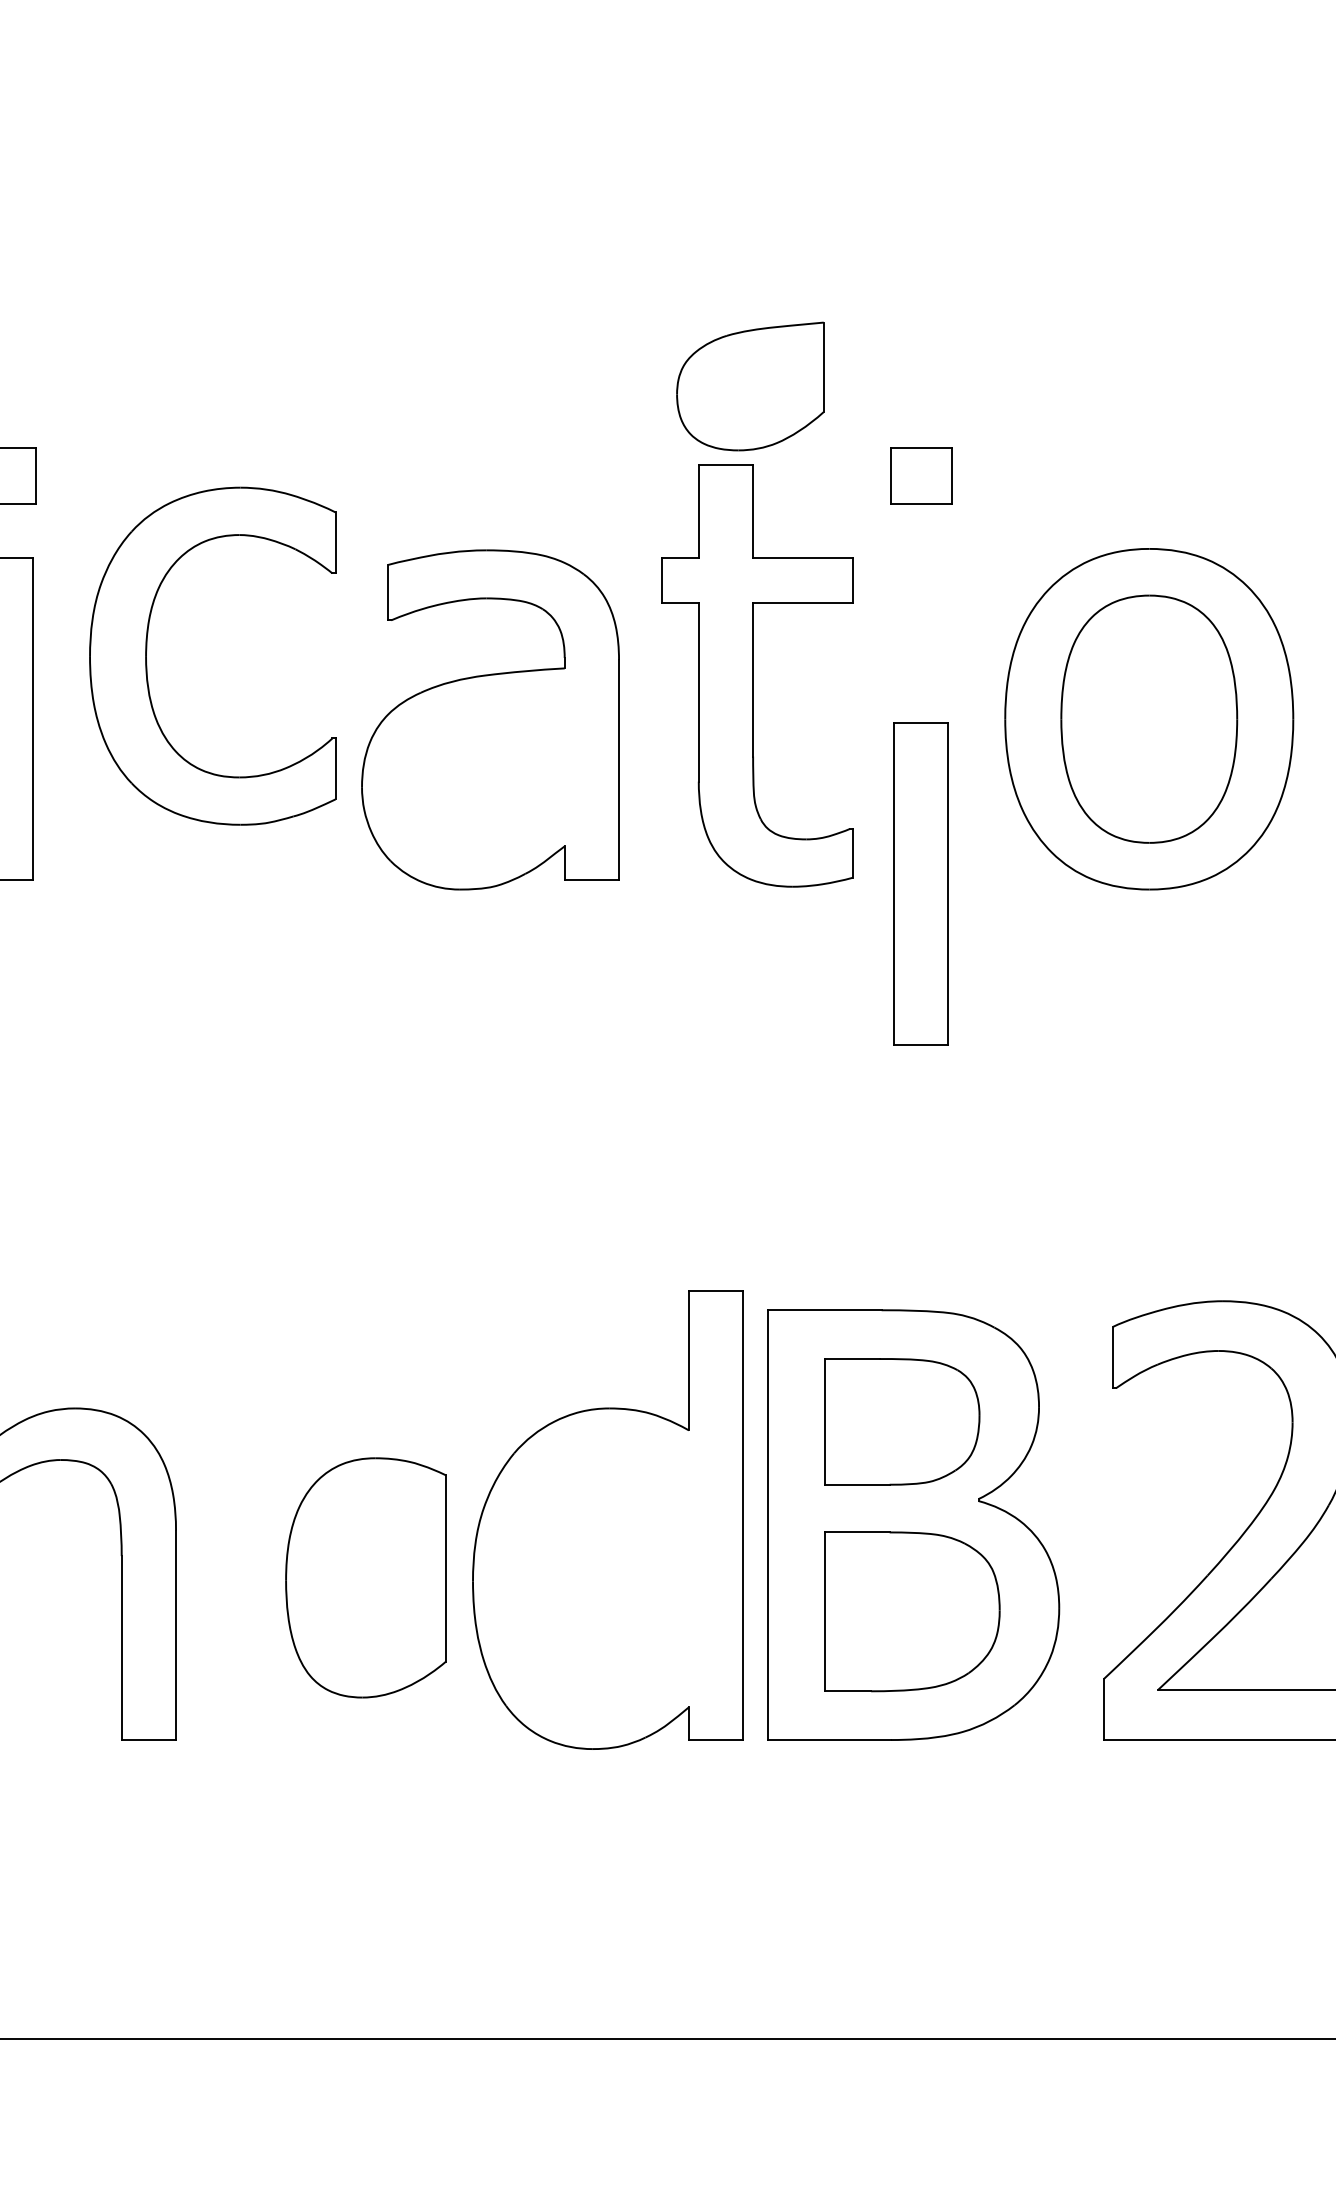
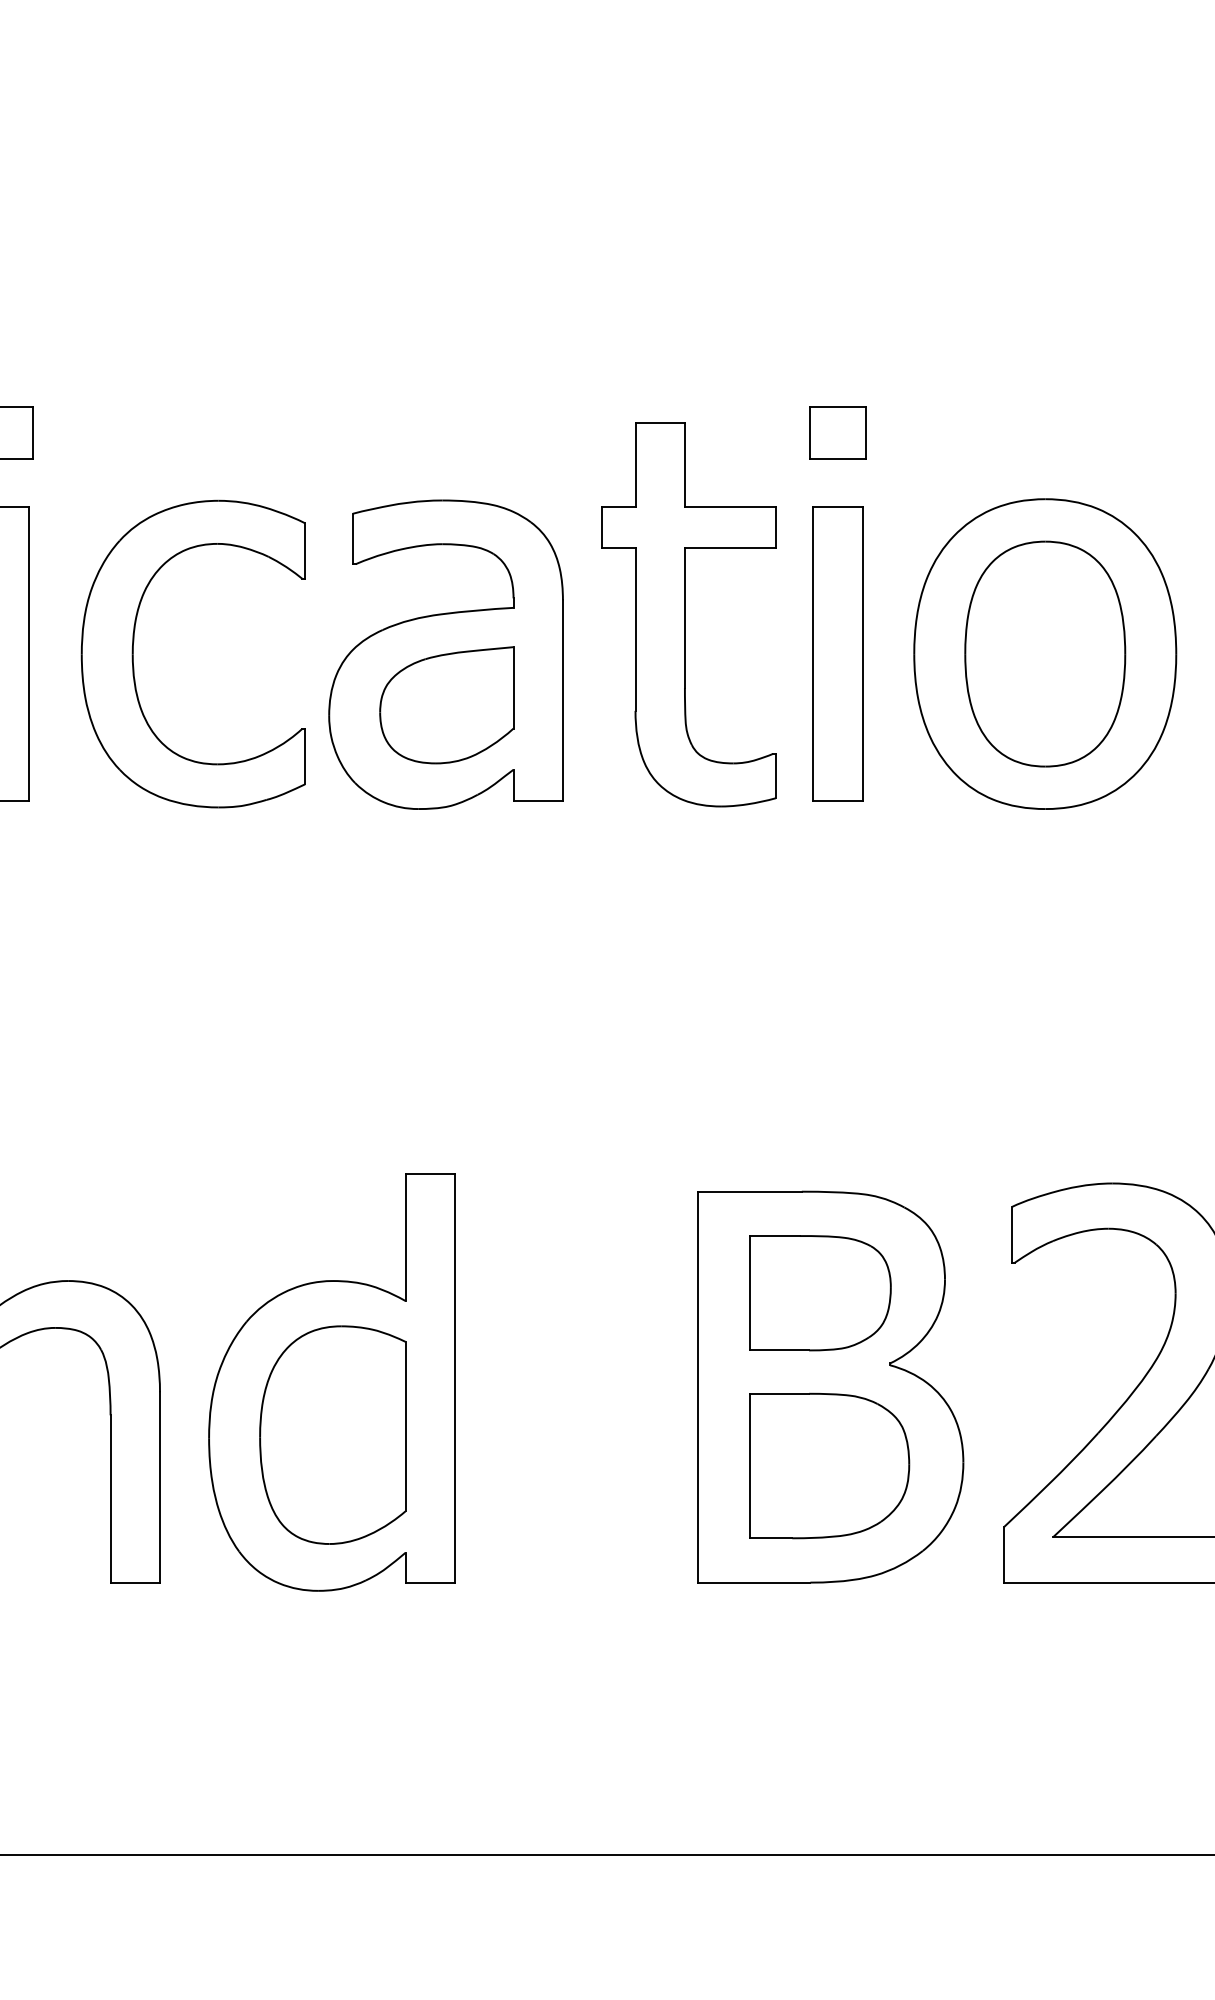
part: (750, 386) -> (446, 705), moved
part: (147, 650) -> (134, 648), moved
part: (920, 883) -> (837, 653), moved
part: (607, 1519) -> (331, 1382), moved

